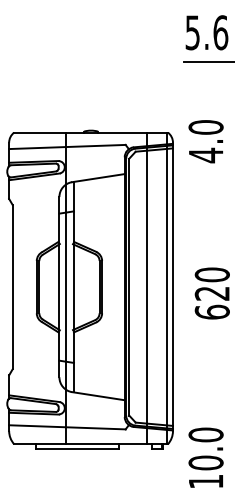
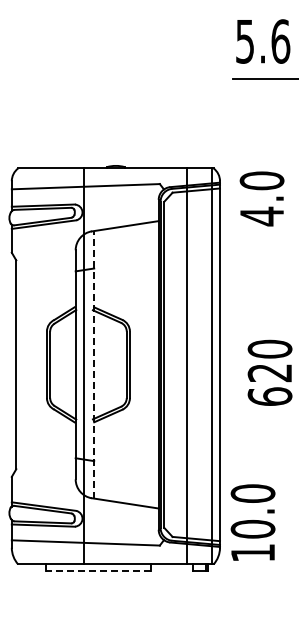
text: (205, 141) -> (261, 198), moved
line: (74, 286) -> (94, 364), solid -> dashed
line: (77, 449) -> (98, 570), solid -> dashed
text: (205, 457) -> (252, 522), moved

